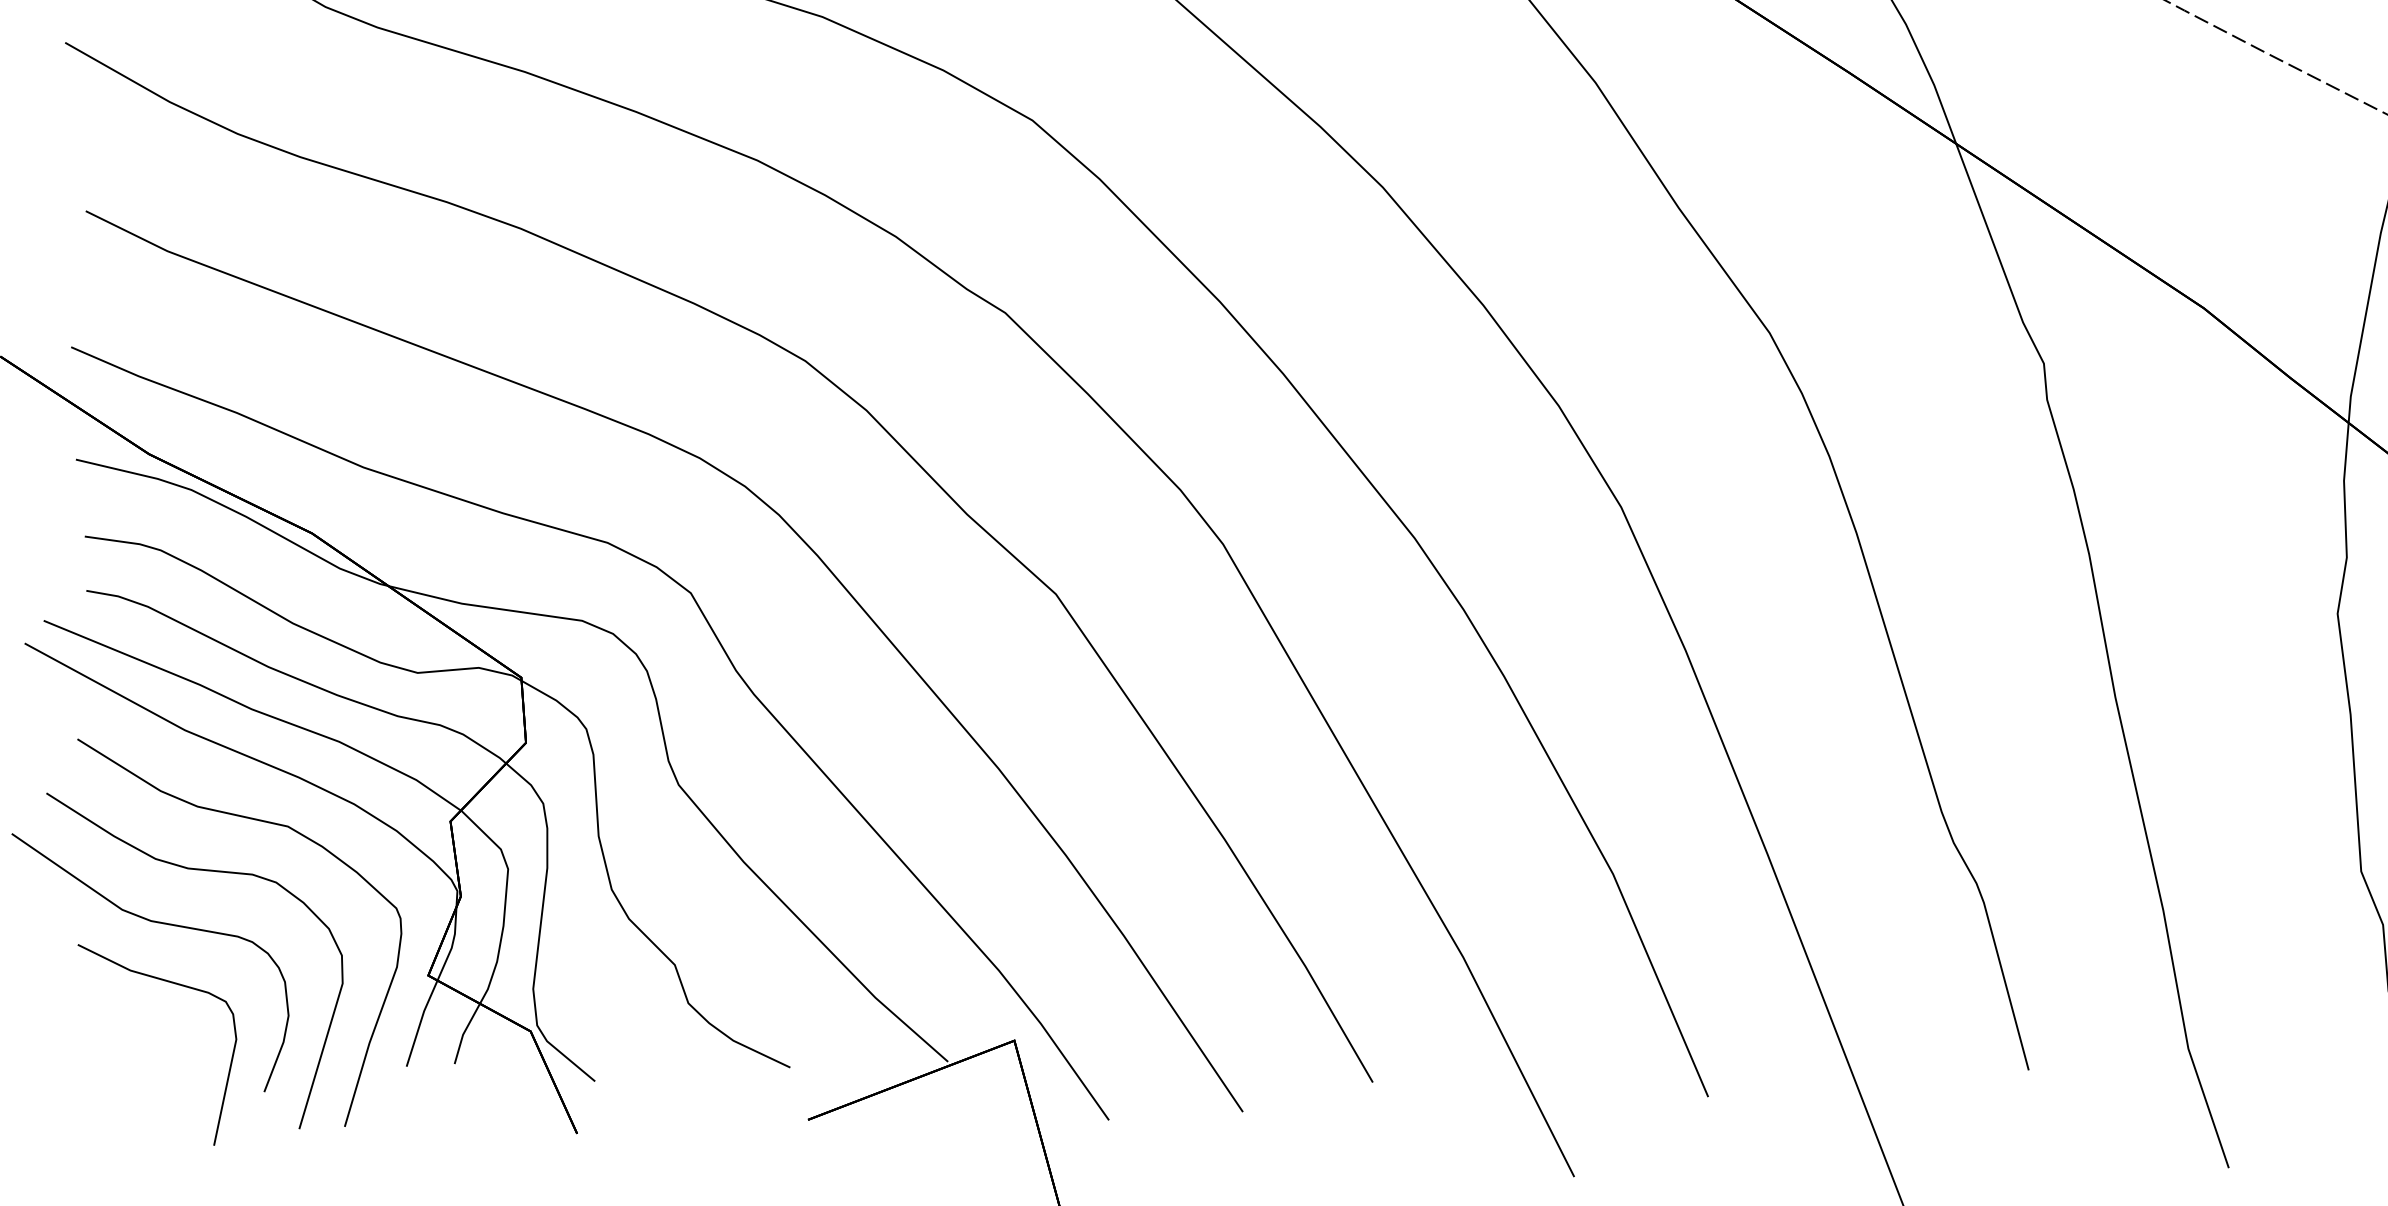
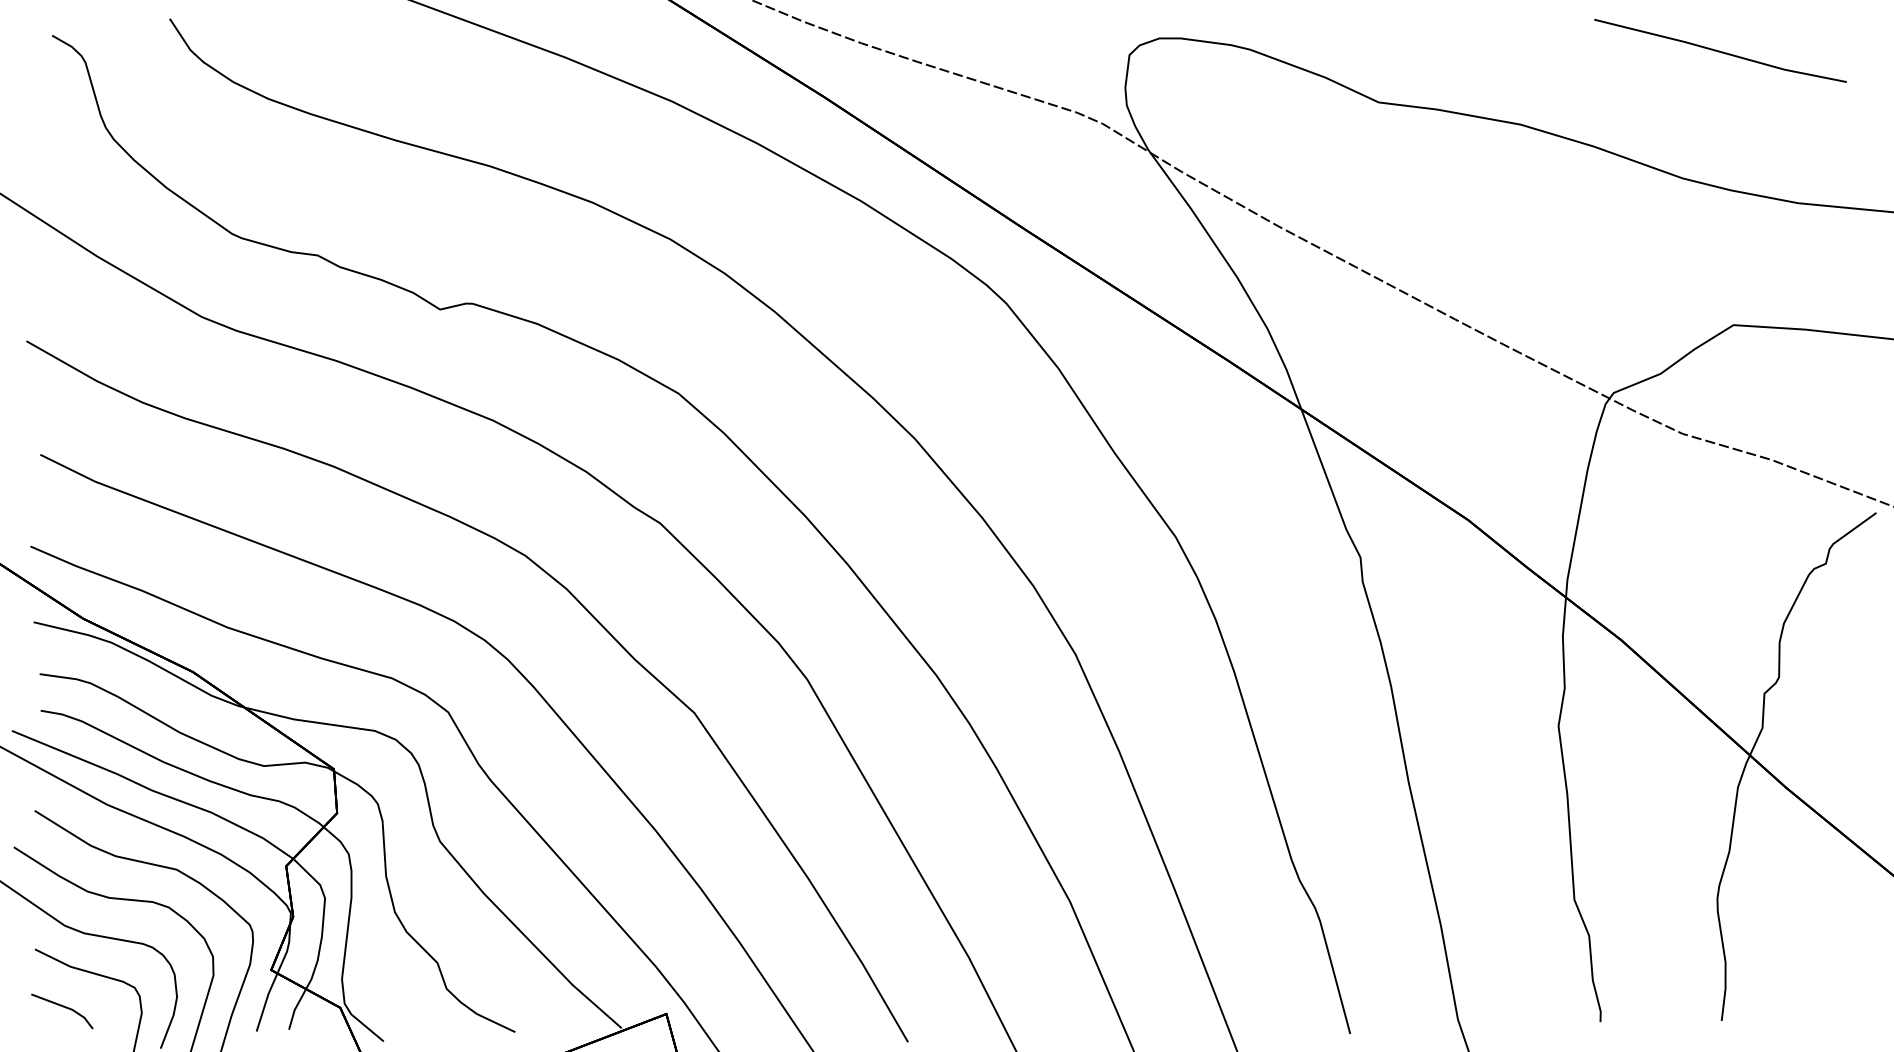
line: (118, 1031) -> (62, 1007), added

